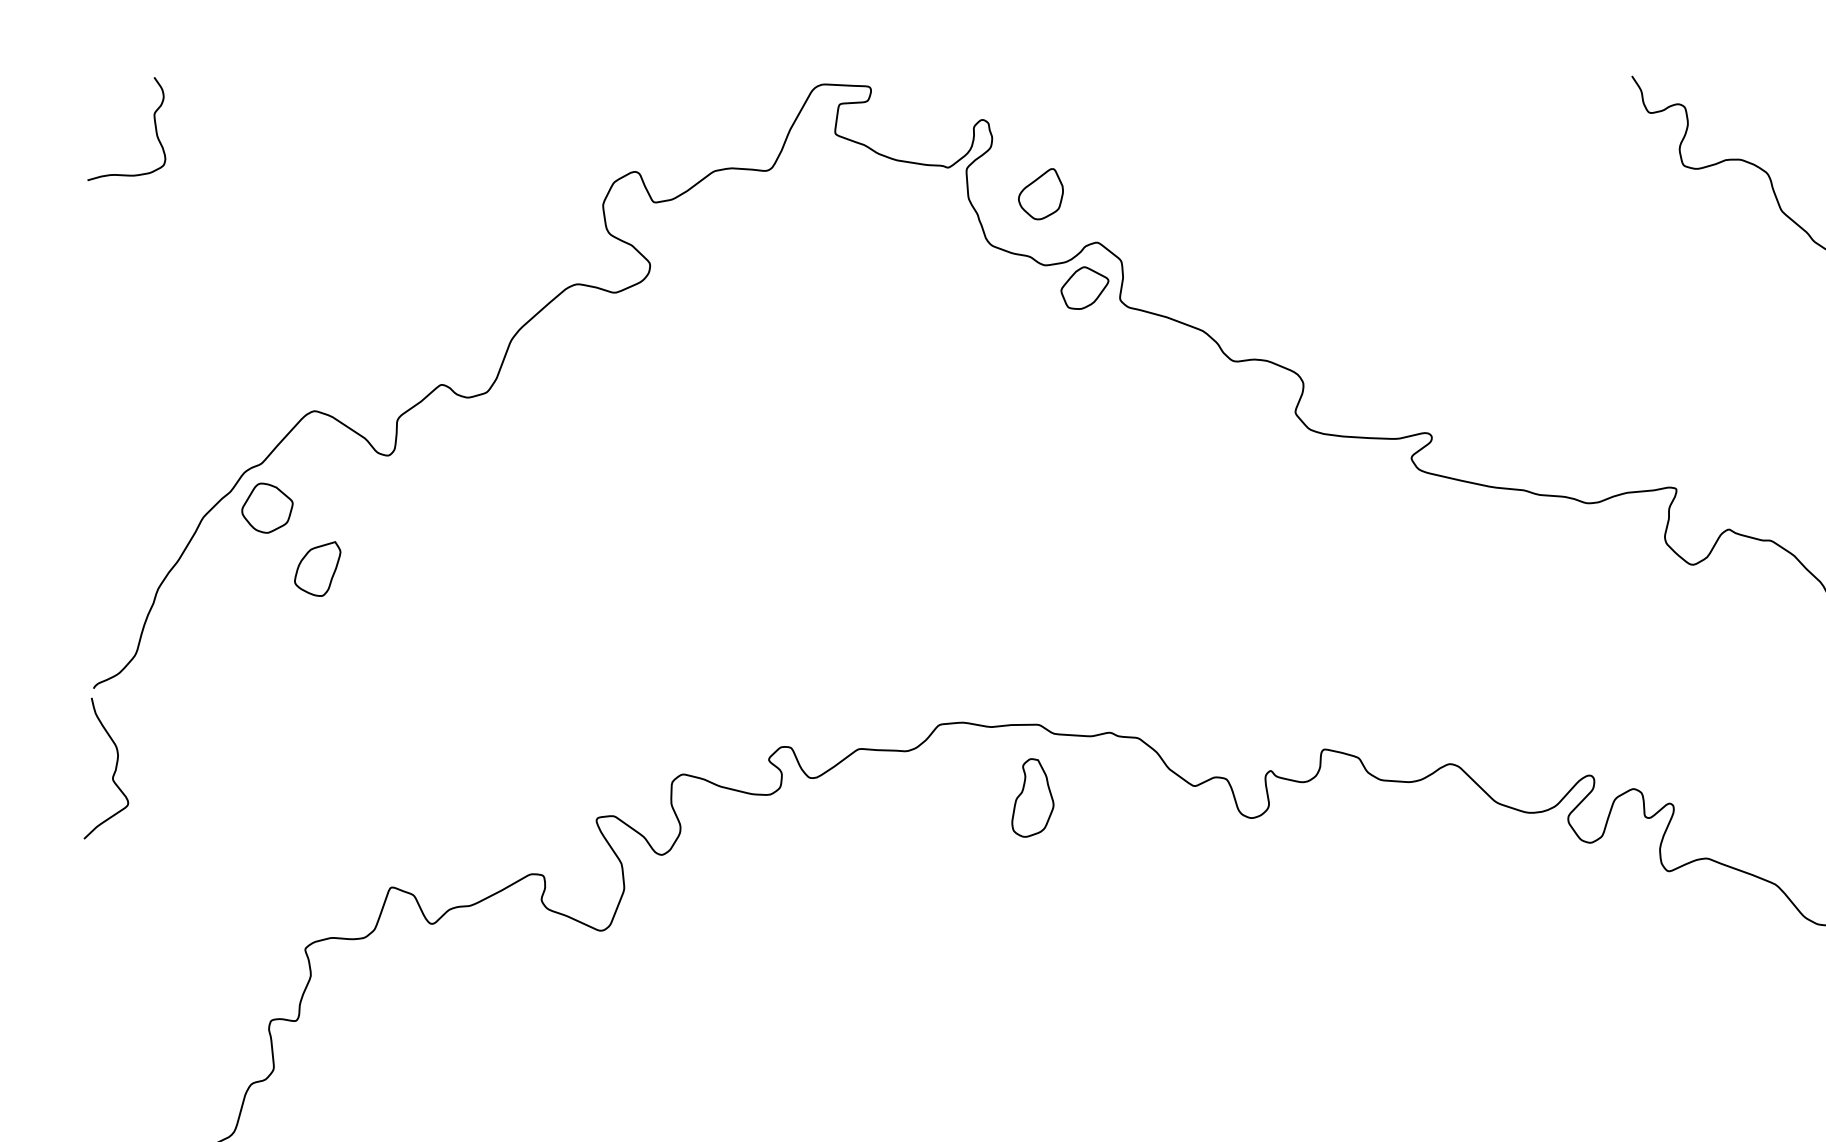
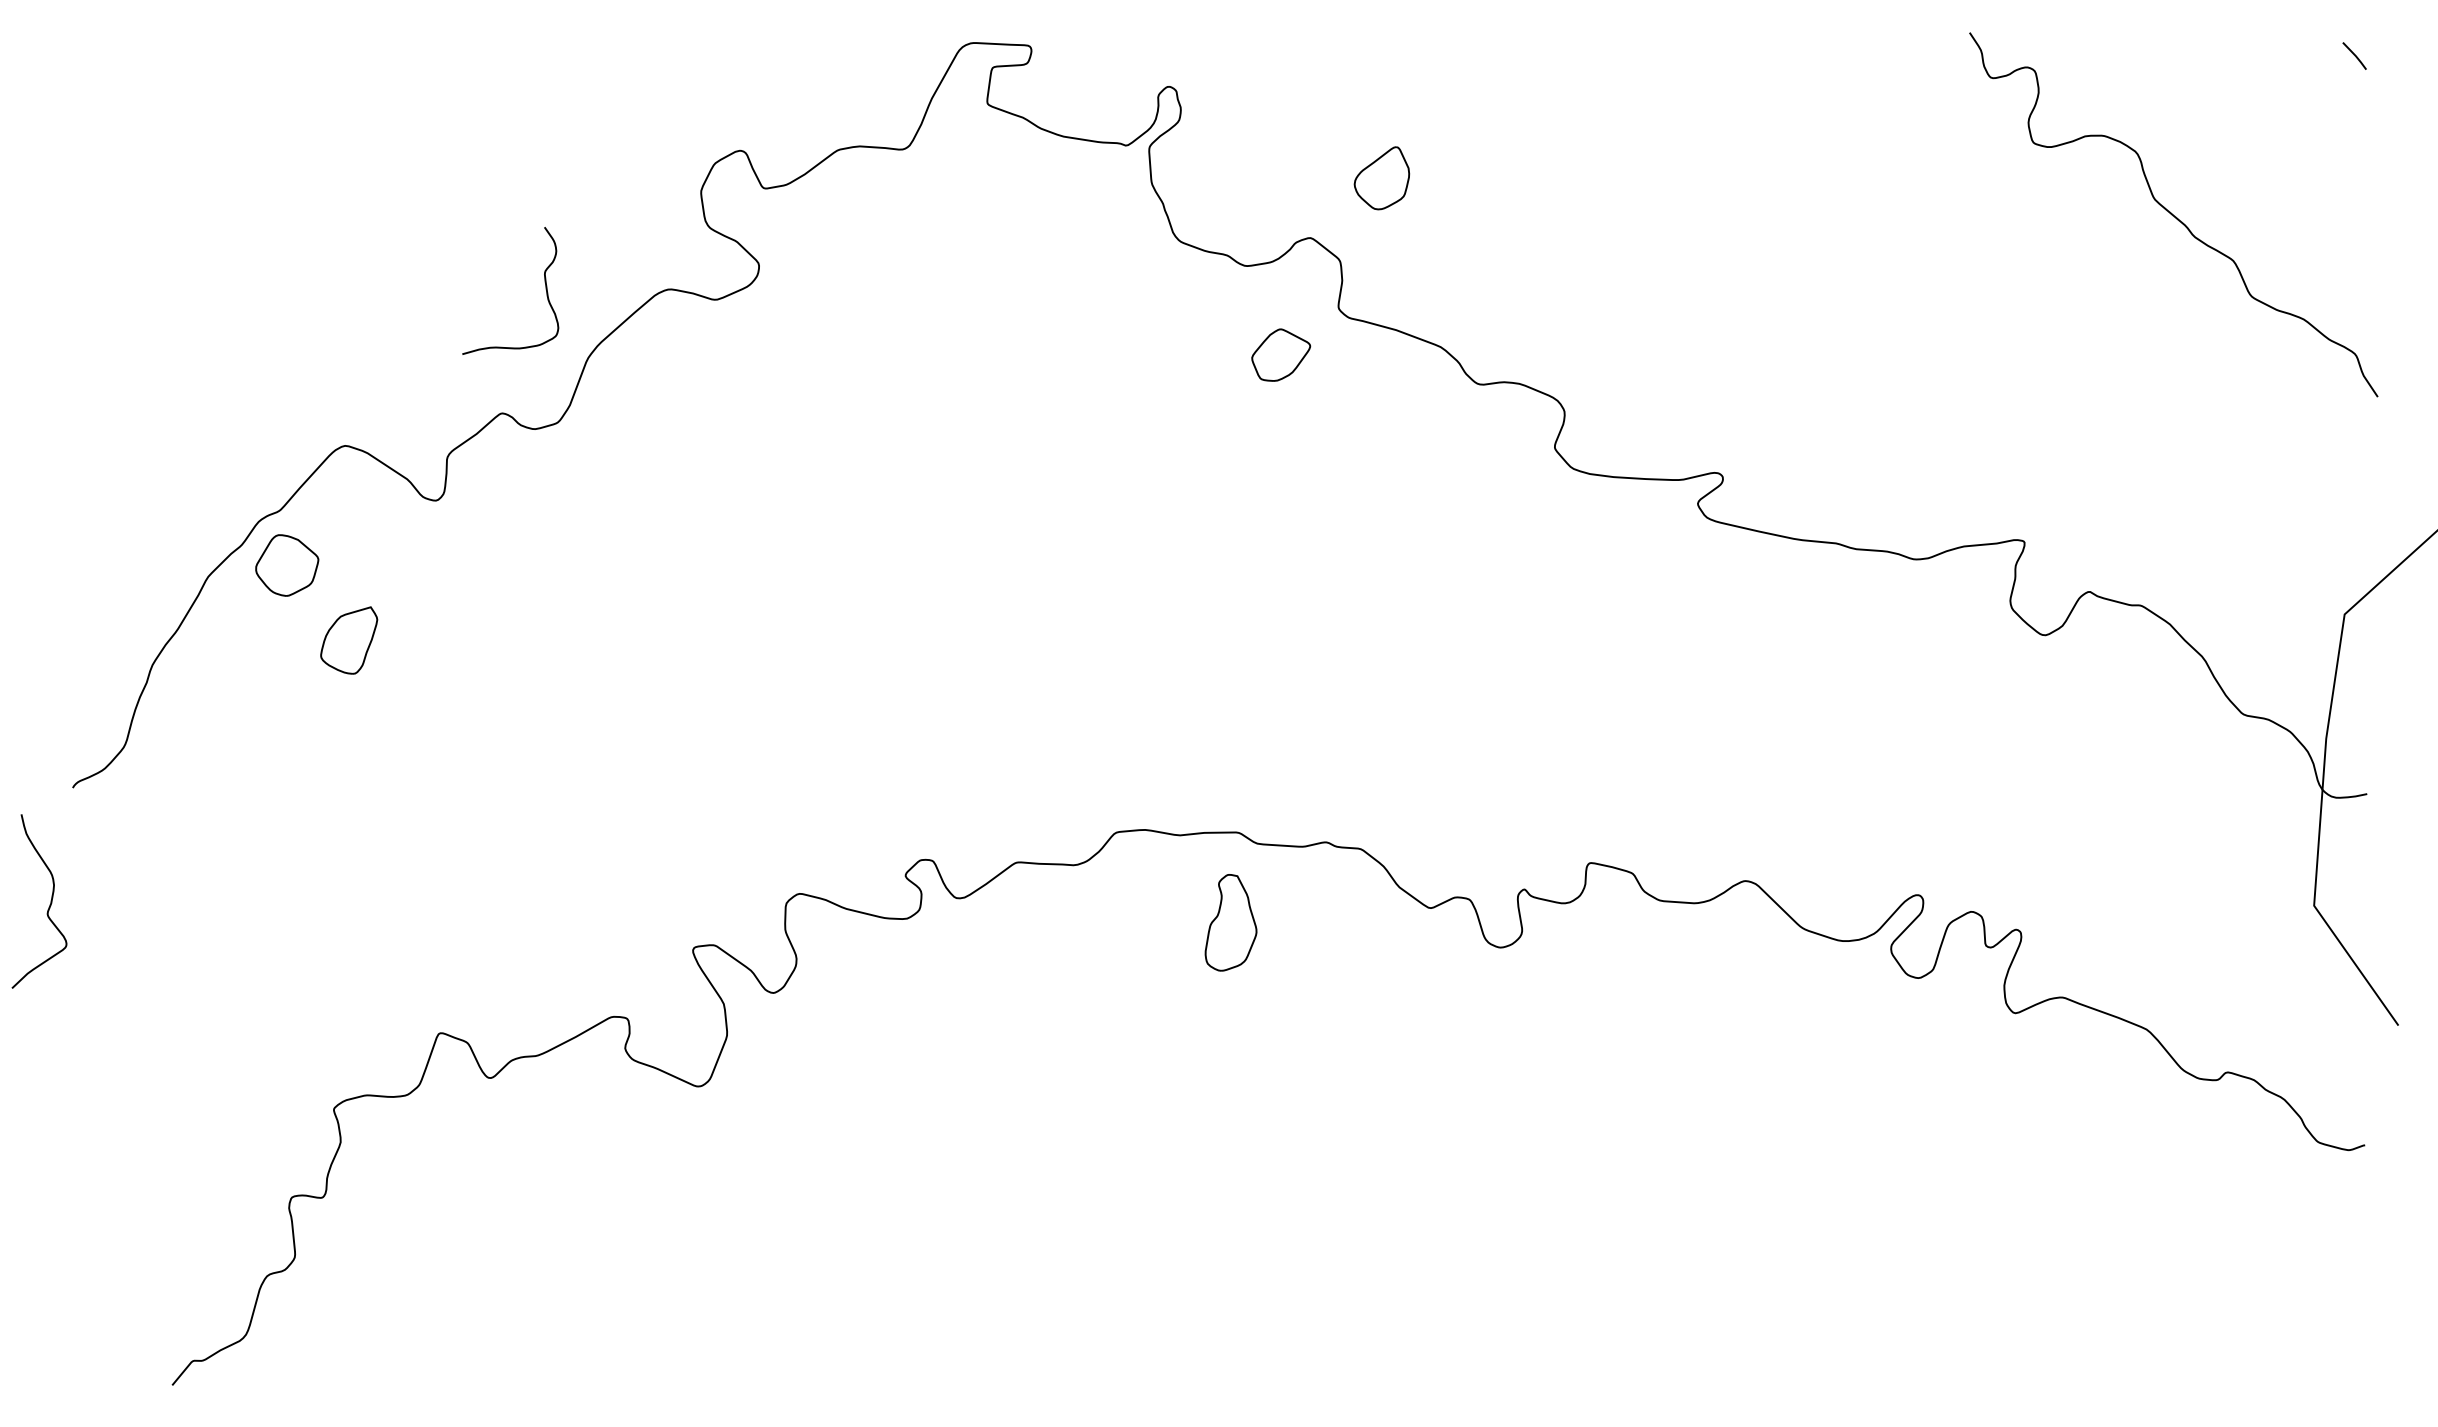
curve: (154, 122) -> (544, 282), moved
part: (1040, 194) -> (1381, 178), moved
part: (1085, 287) -> (1281, 354), moved
curve: (114, 770) -> (49, 904), moved

